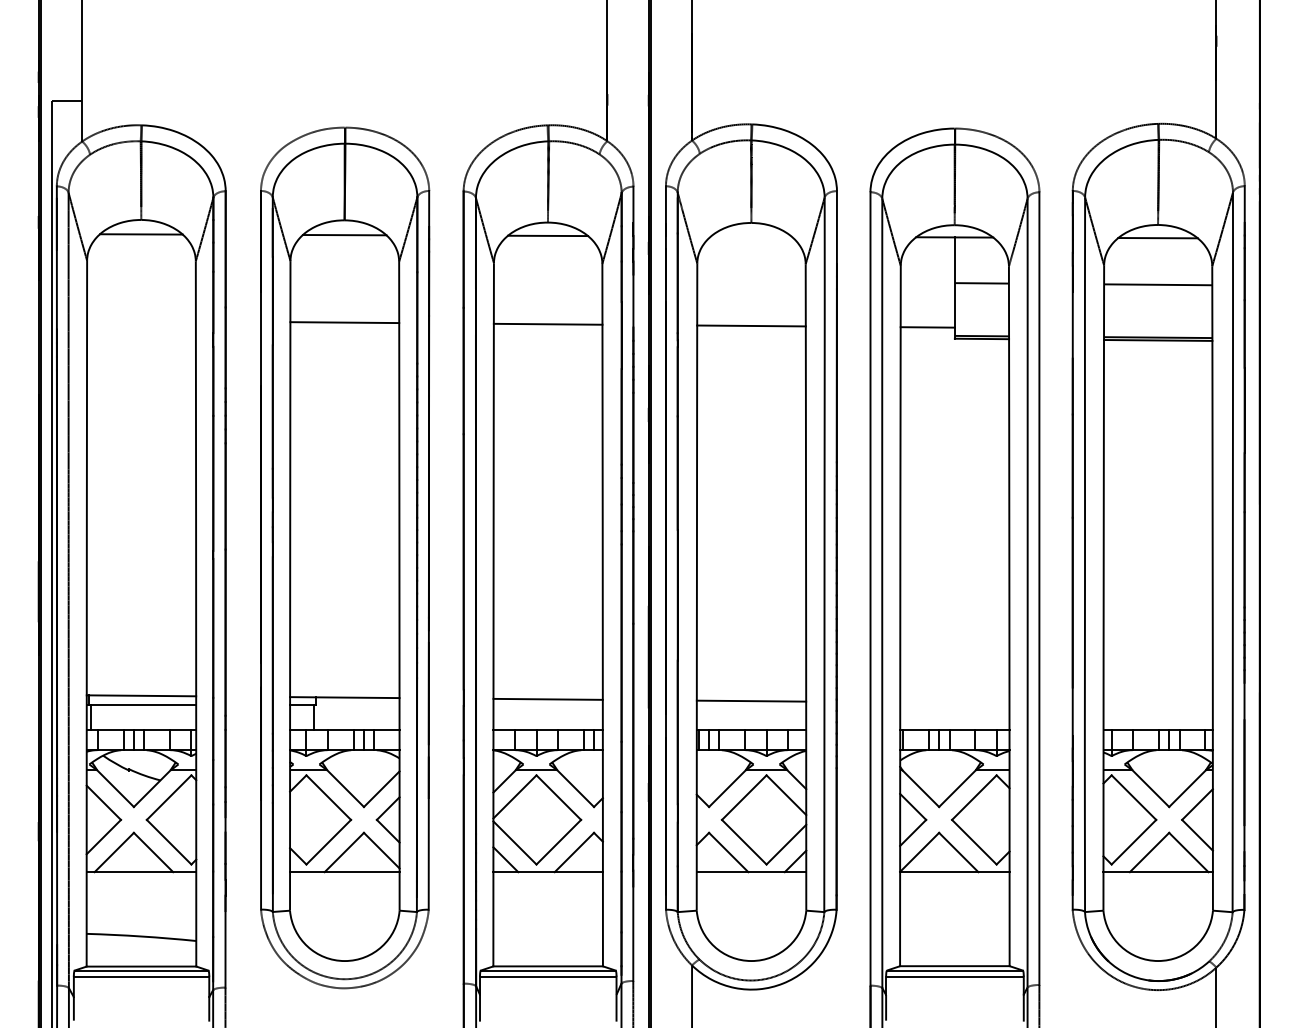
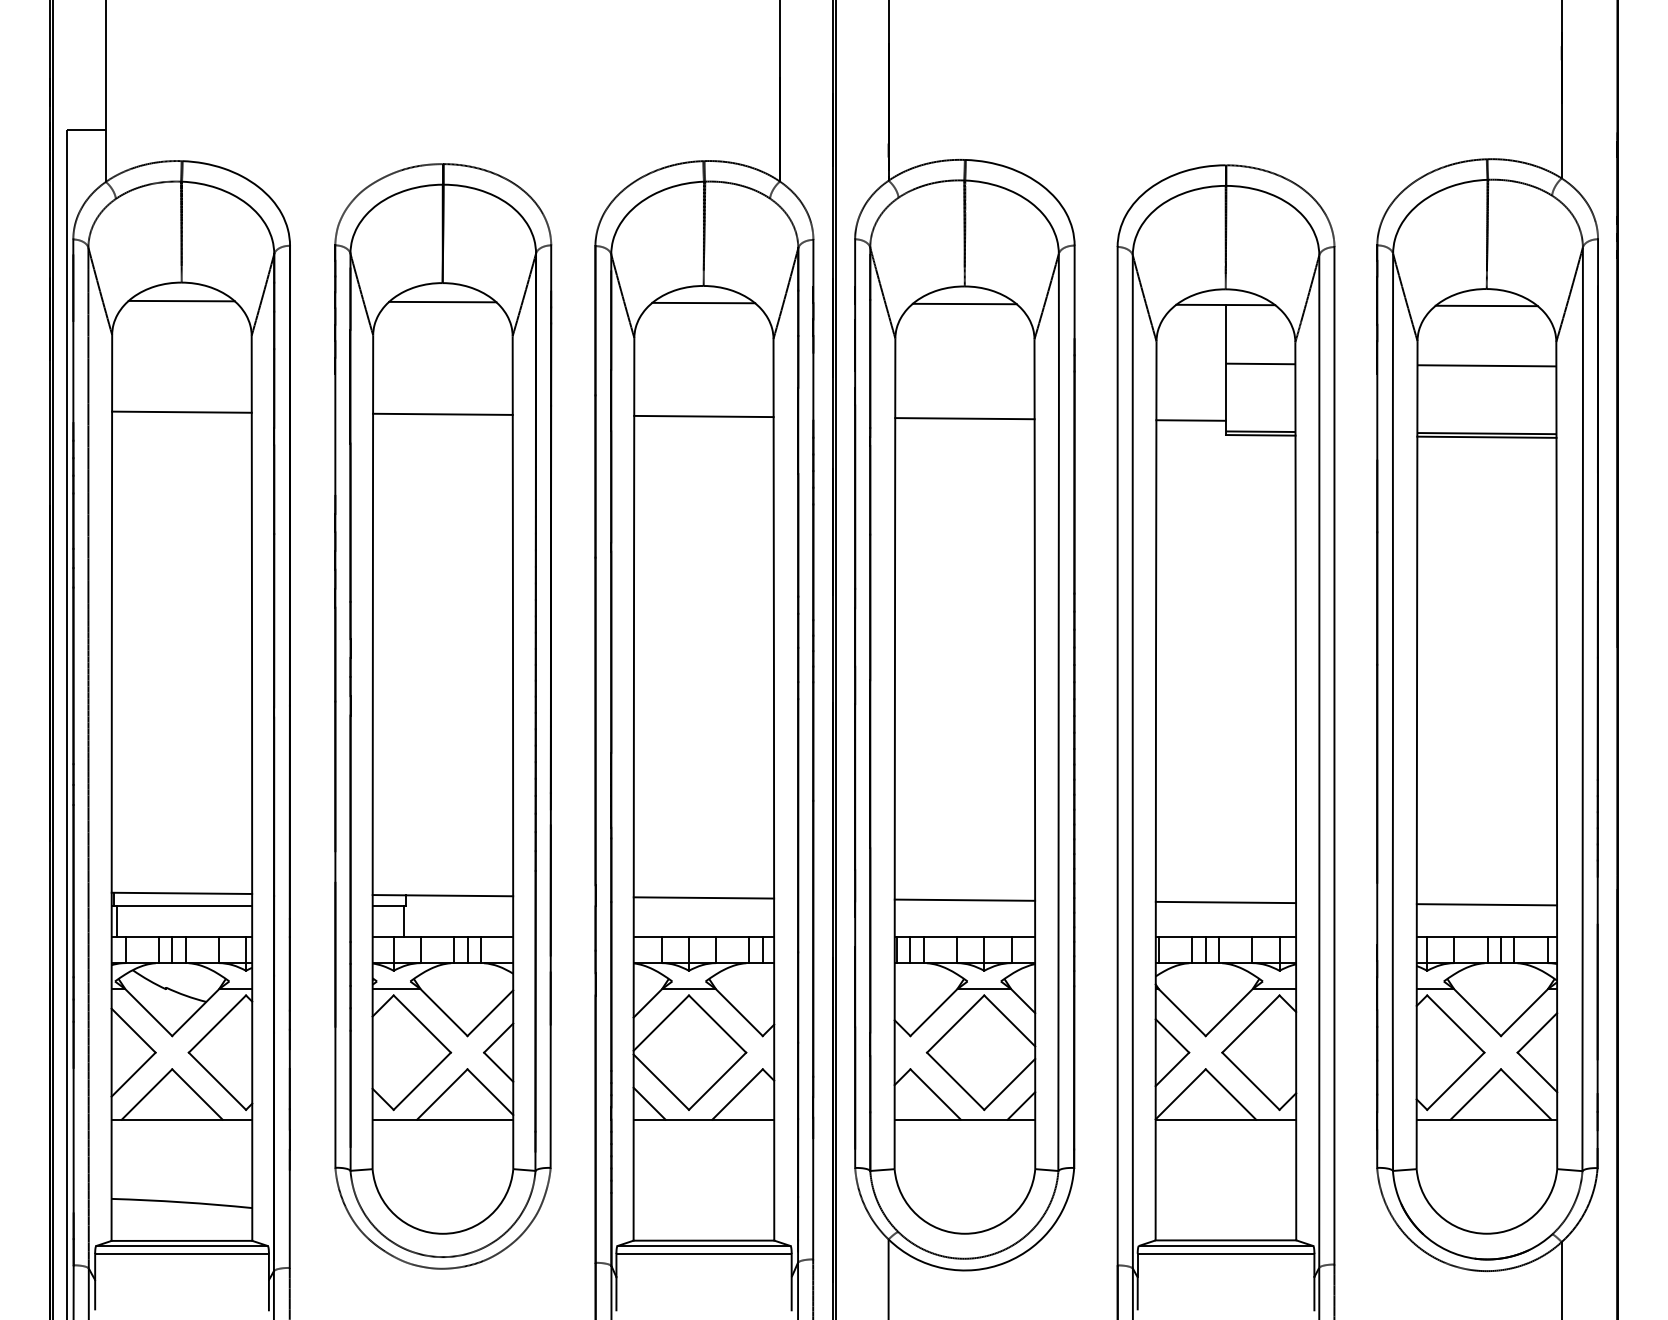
line: (751, 236) -> (964, 303), added
line: (141, 320) -> (181, 411), added
line: (954, 702) -> (1225, 902), added
line: (1157, 704) -> (1486, 904), added

